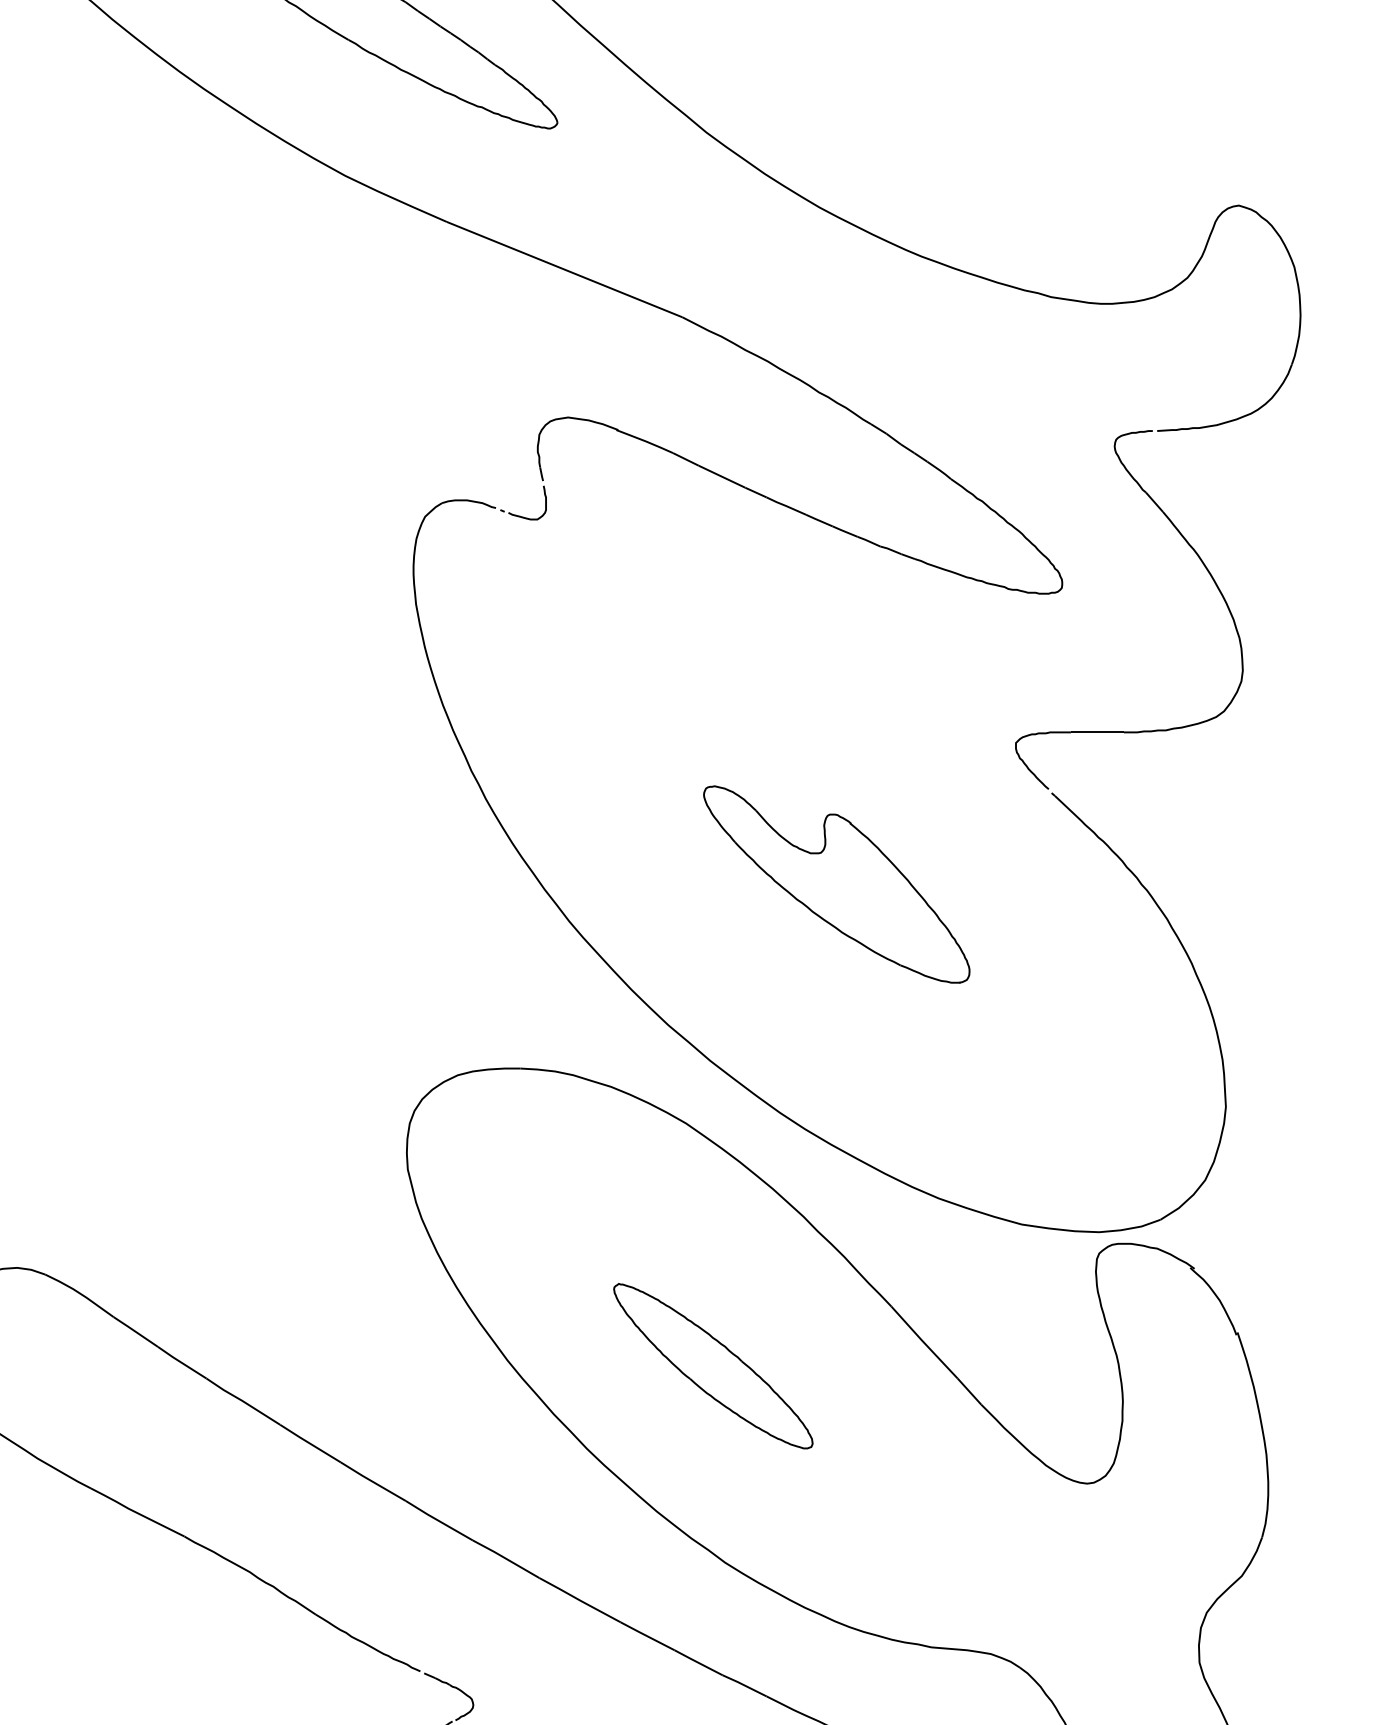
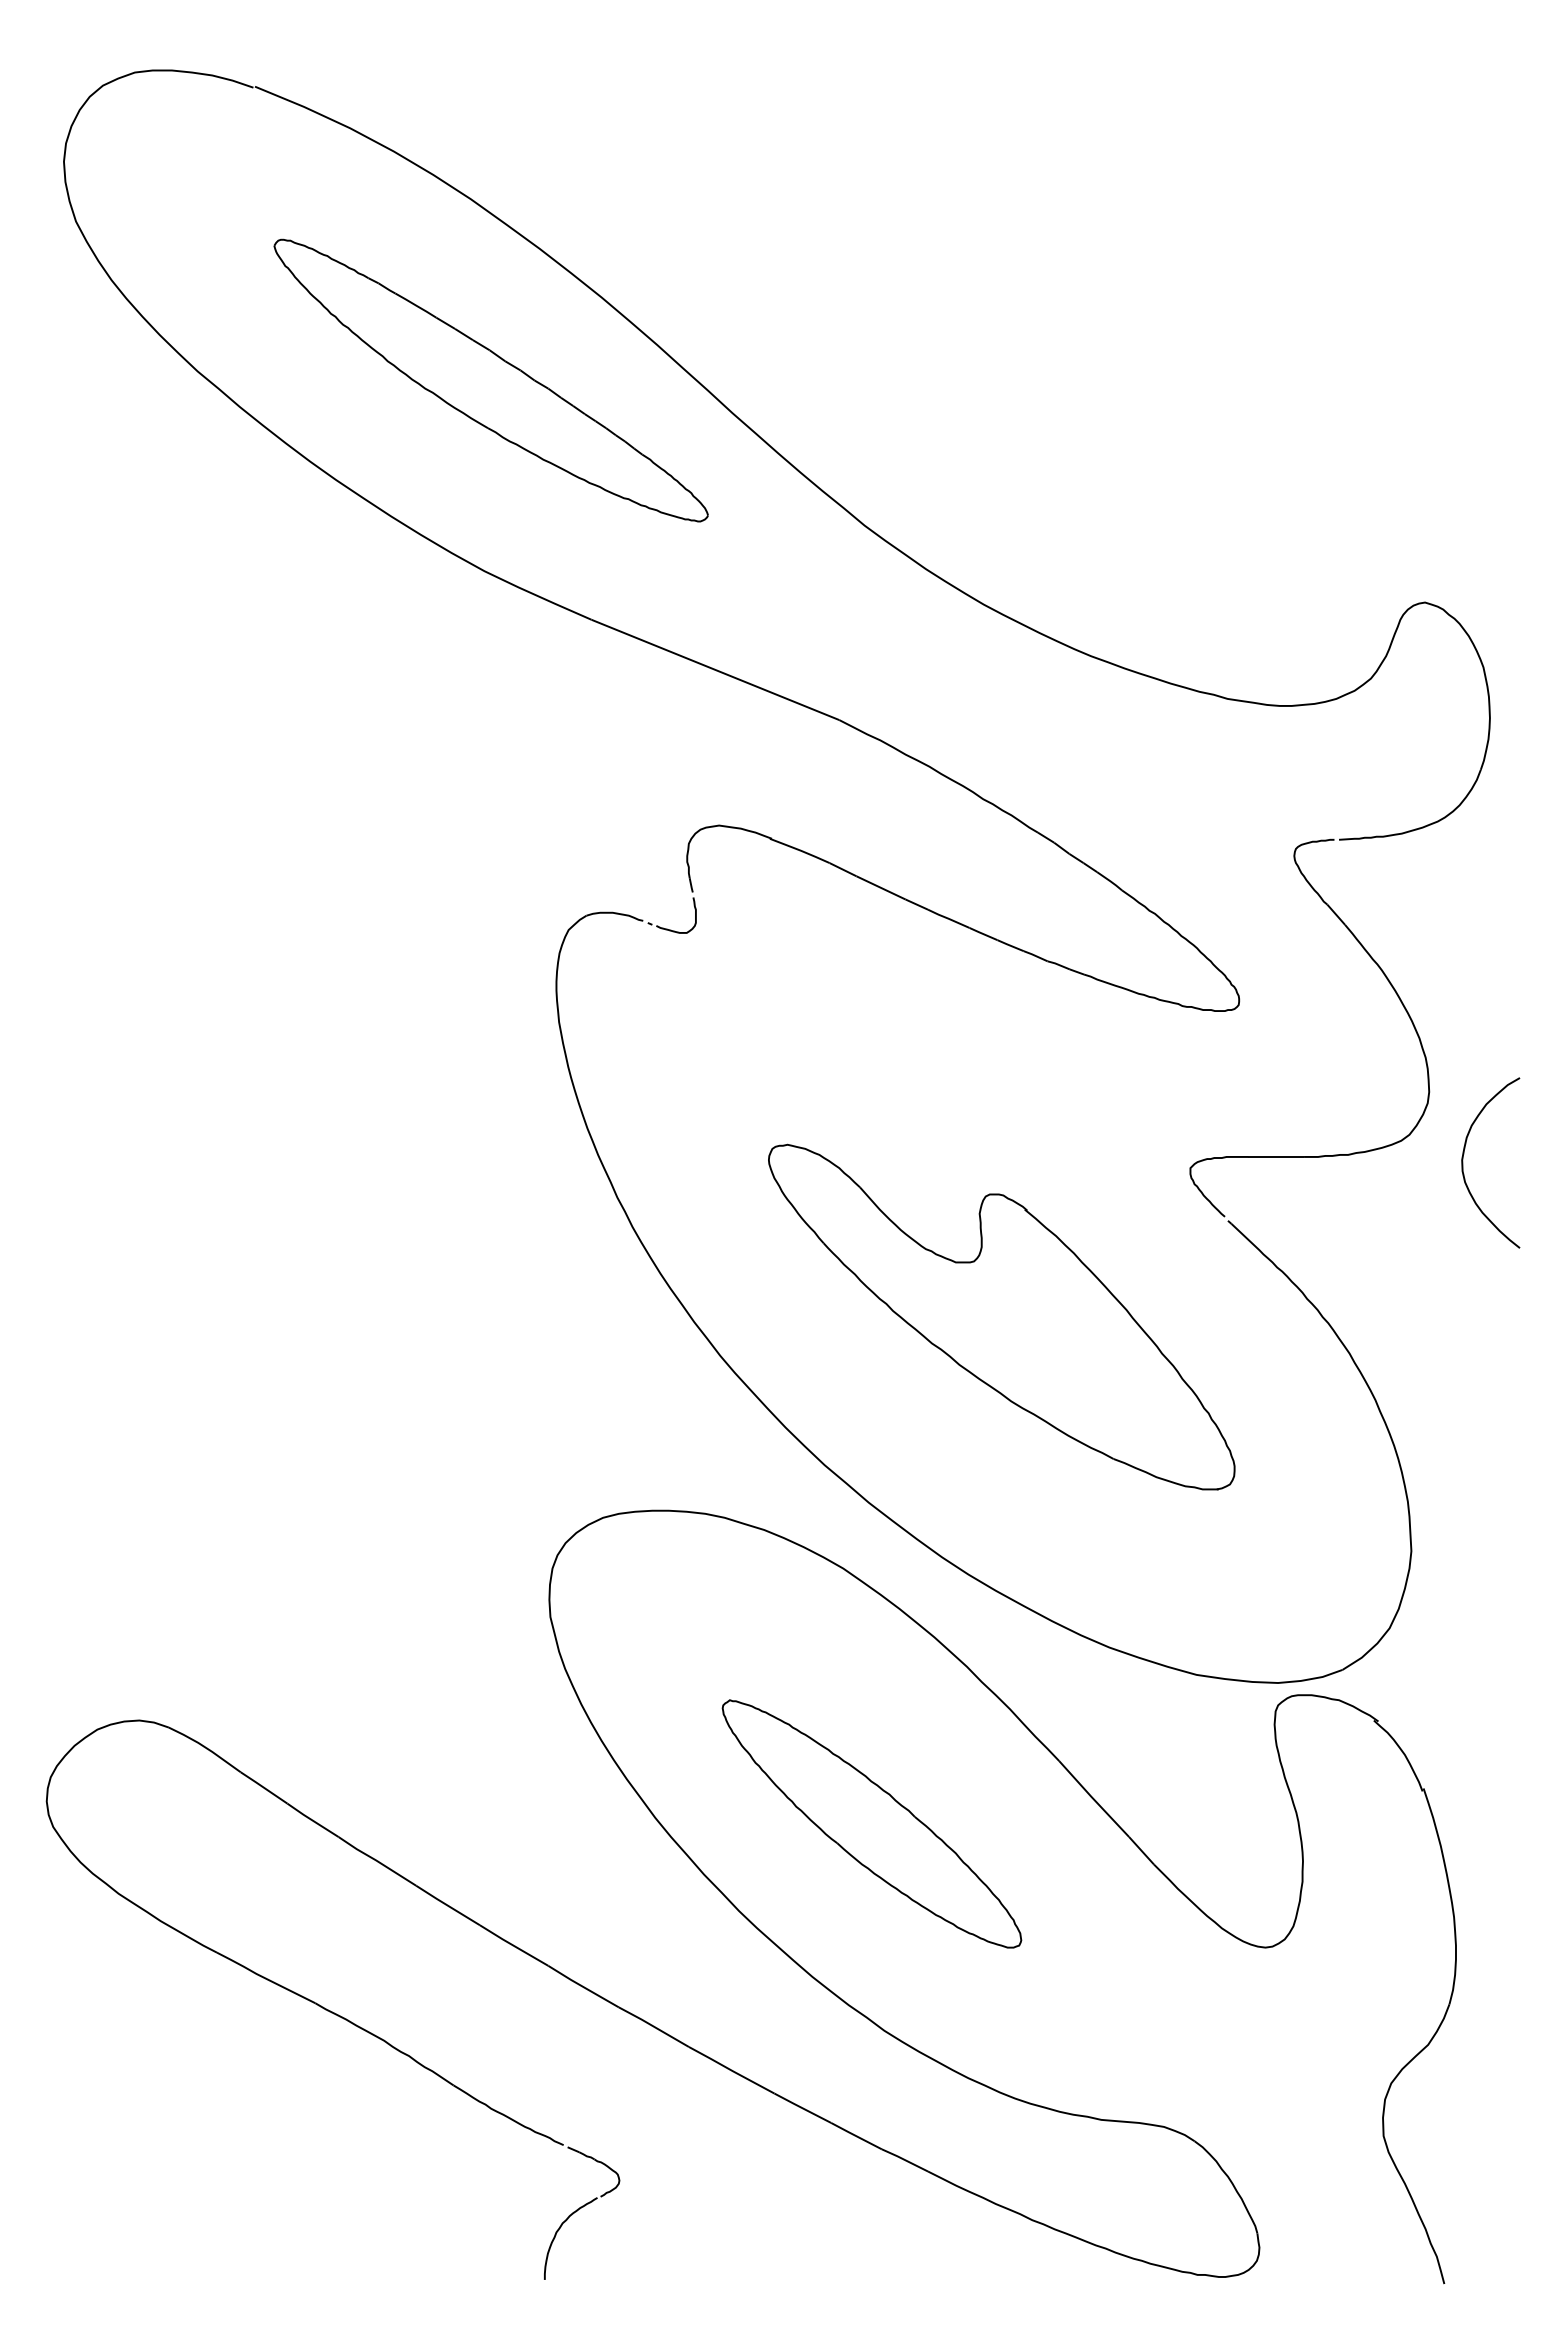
curve: (1275, 737) -> (1463, 1162), added
part: (836, 883) -> (1001, 1316), size x1.67
part: (712, 1365) -> (871, 1823), size x1.43

